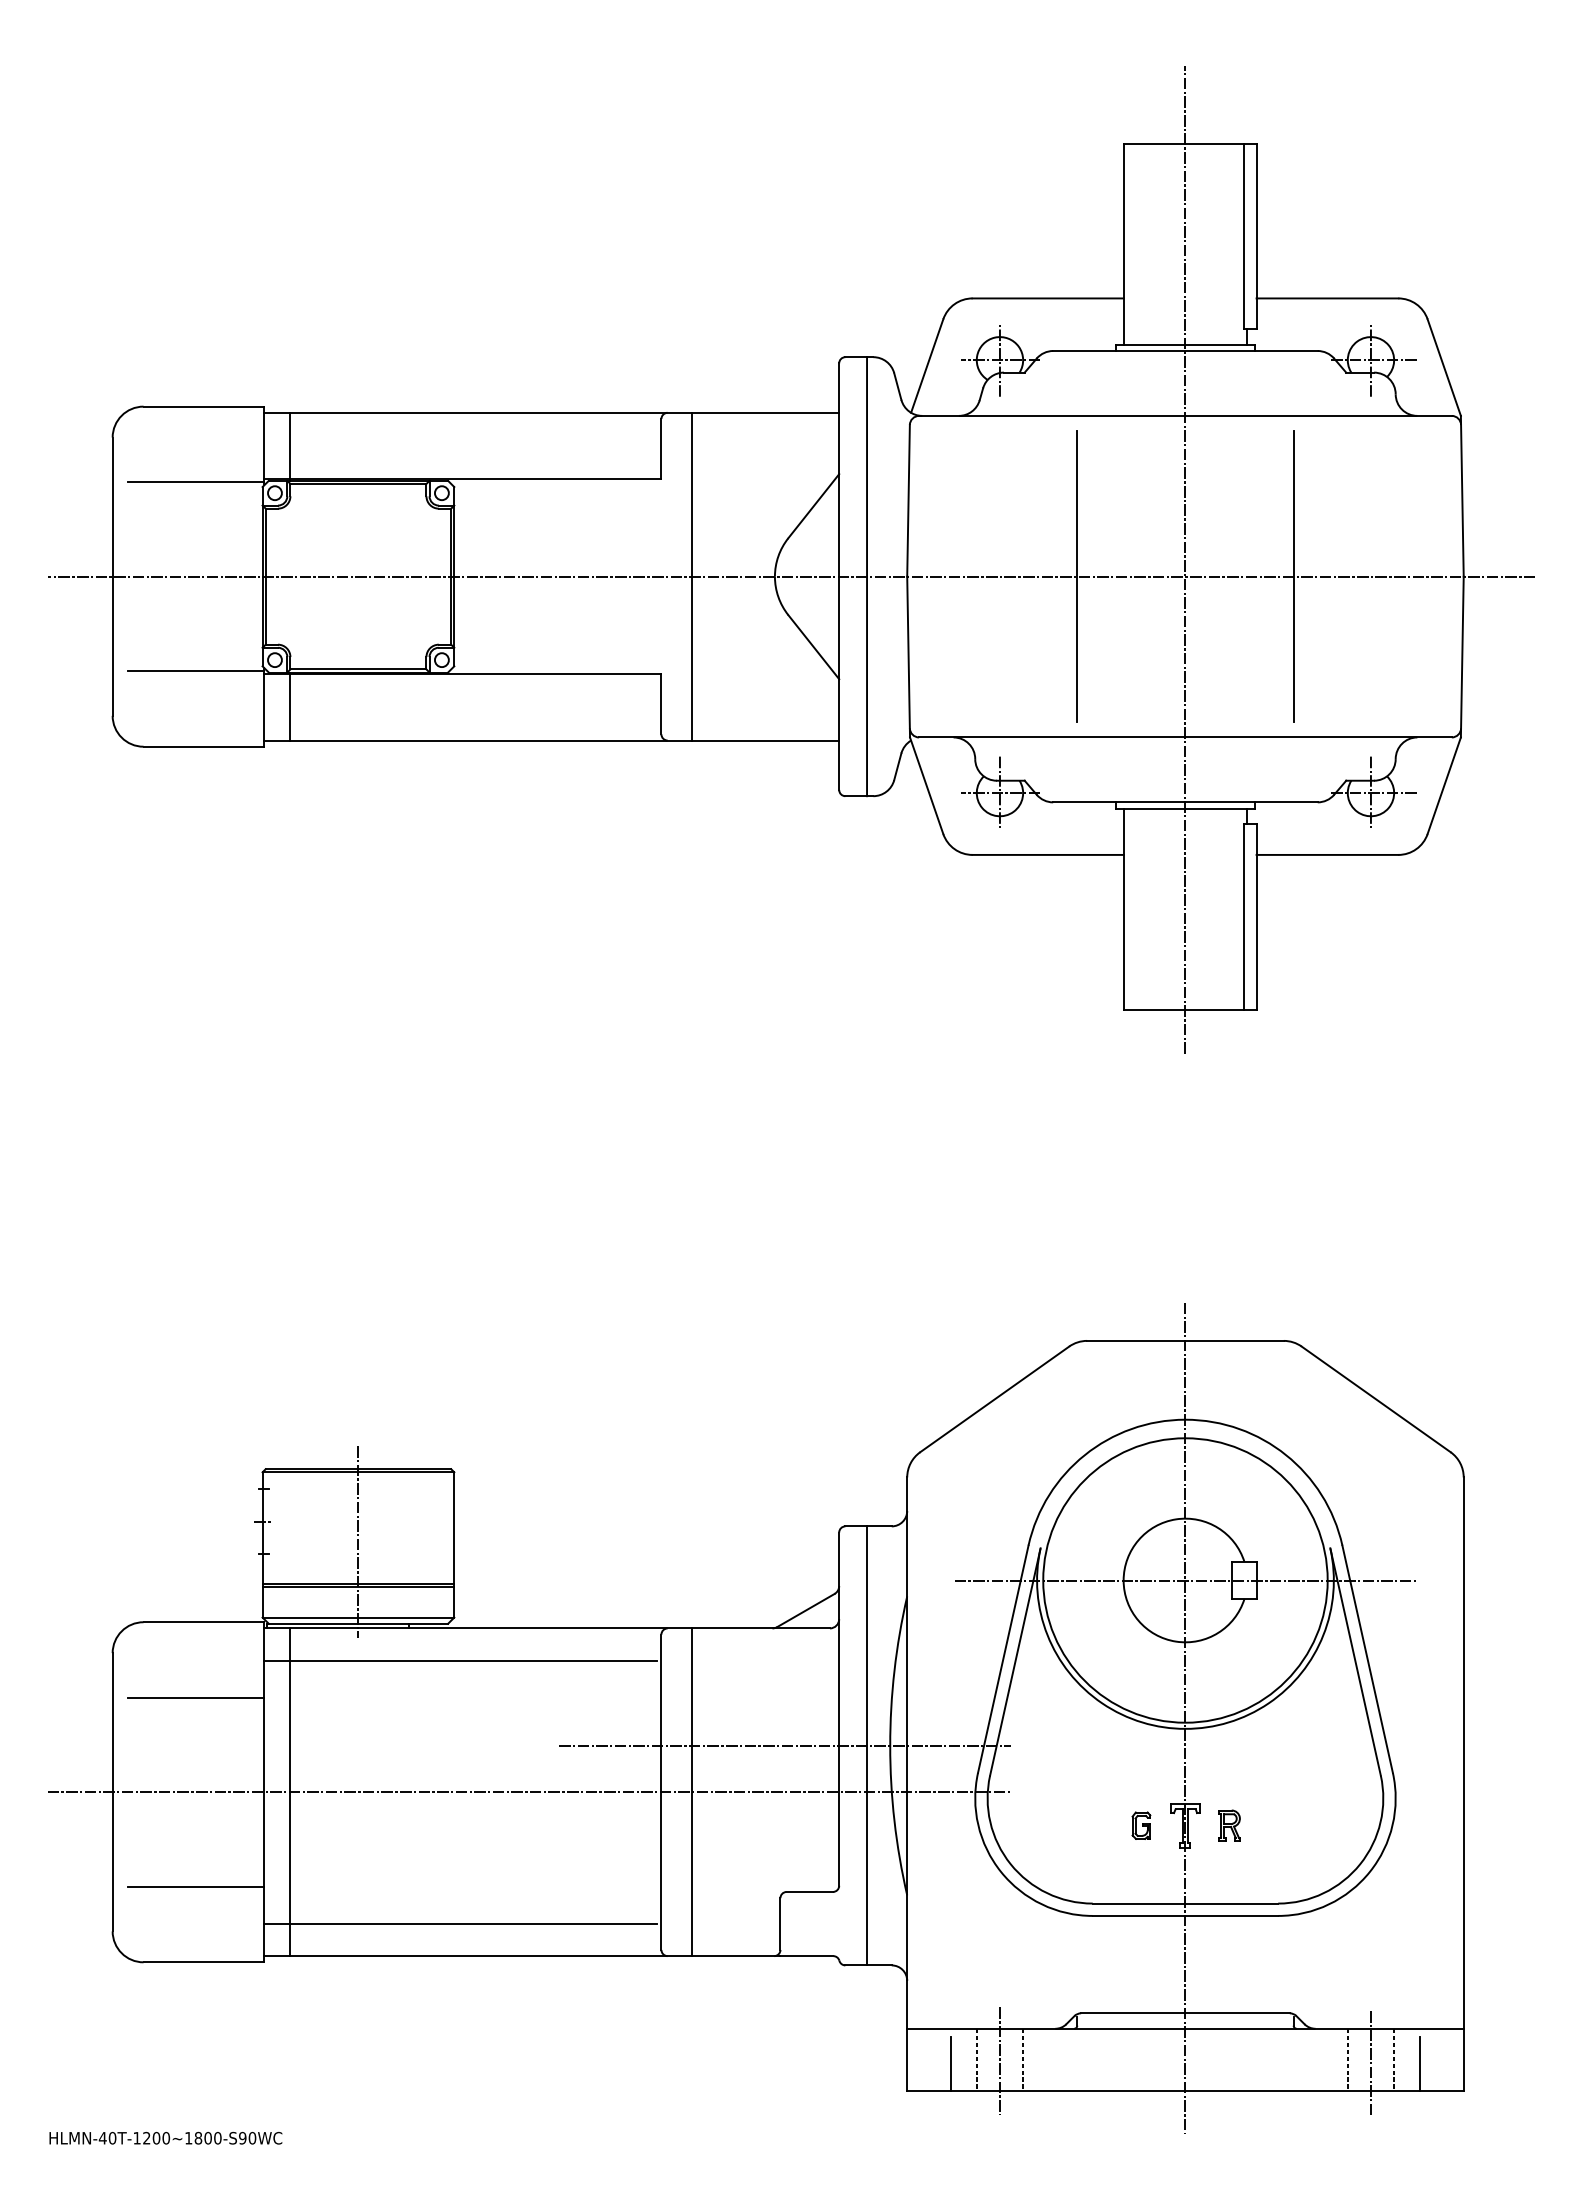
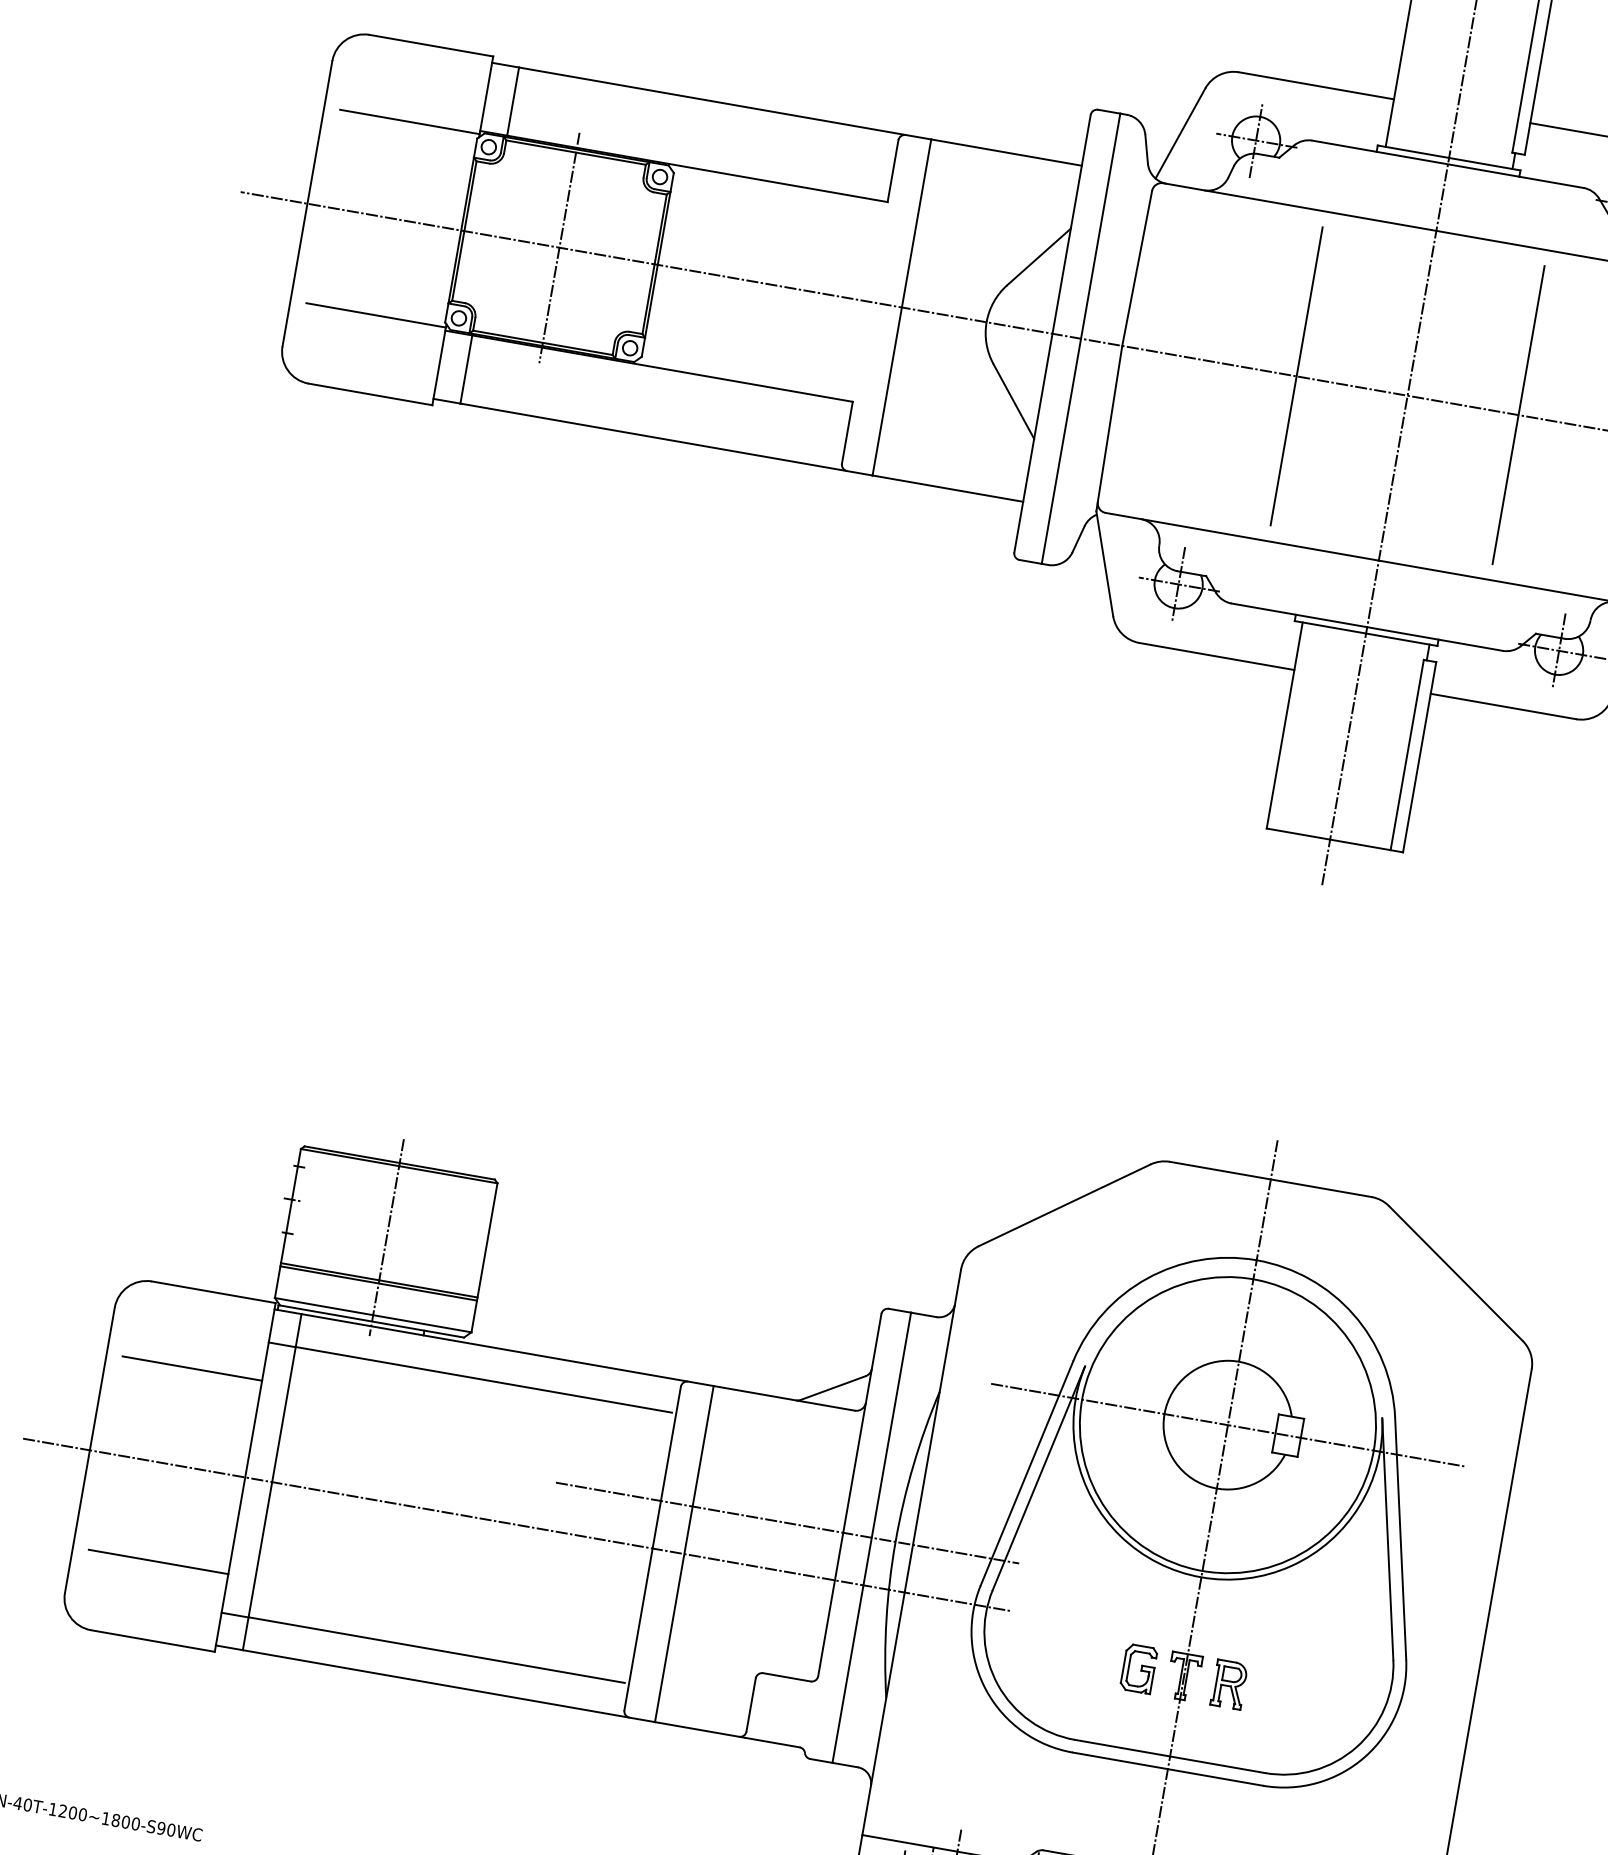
line: (358, 576) -> (559, 247), added
part: (1141, 1825) -> (1139, 1668), size x1.67
part: (1229, 1825) -> (1229, 1684), size x1.43

